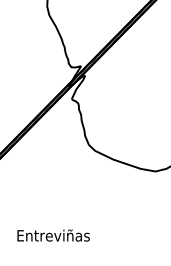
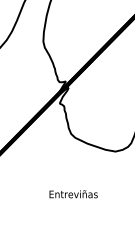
text: (53, 235) -> (73, 194), moved

